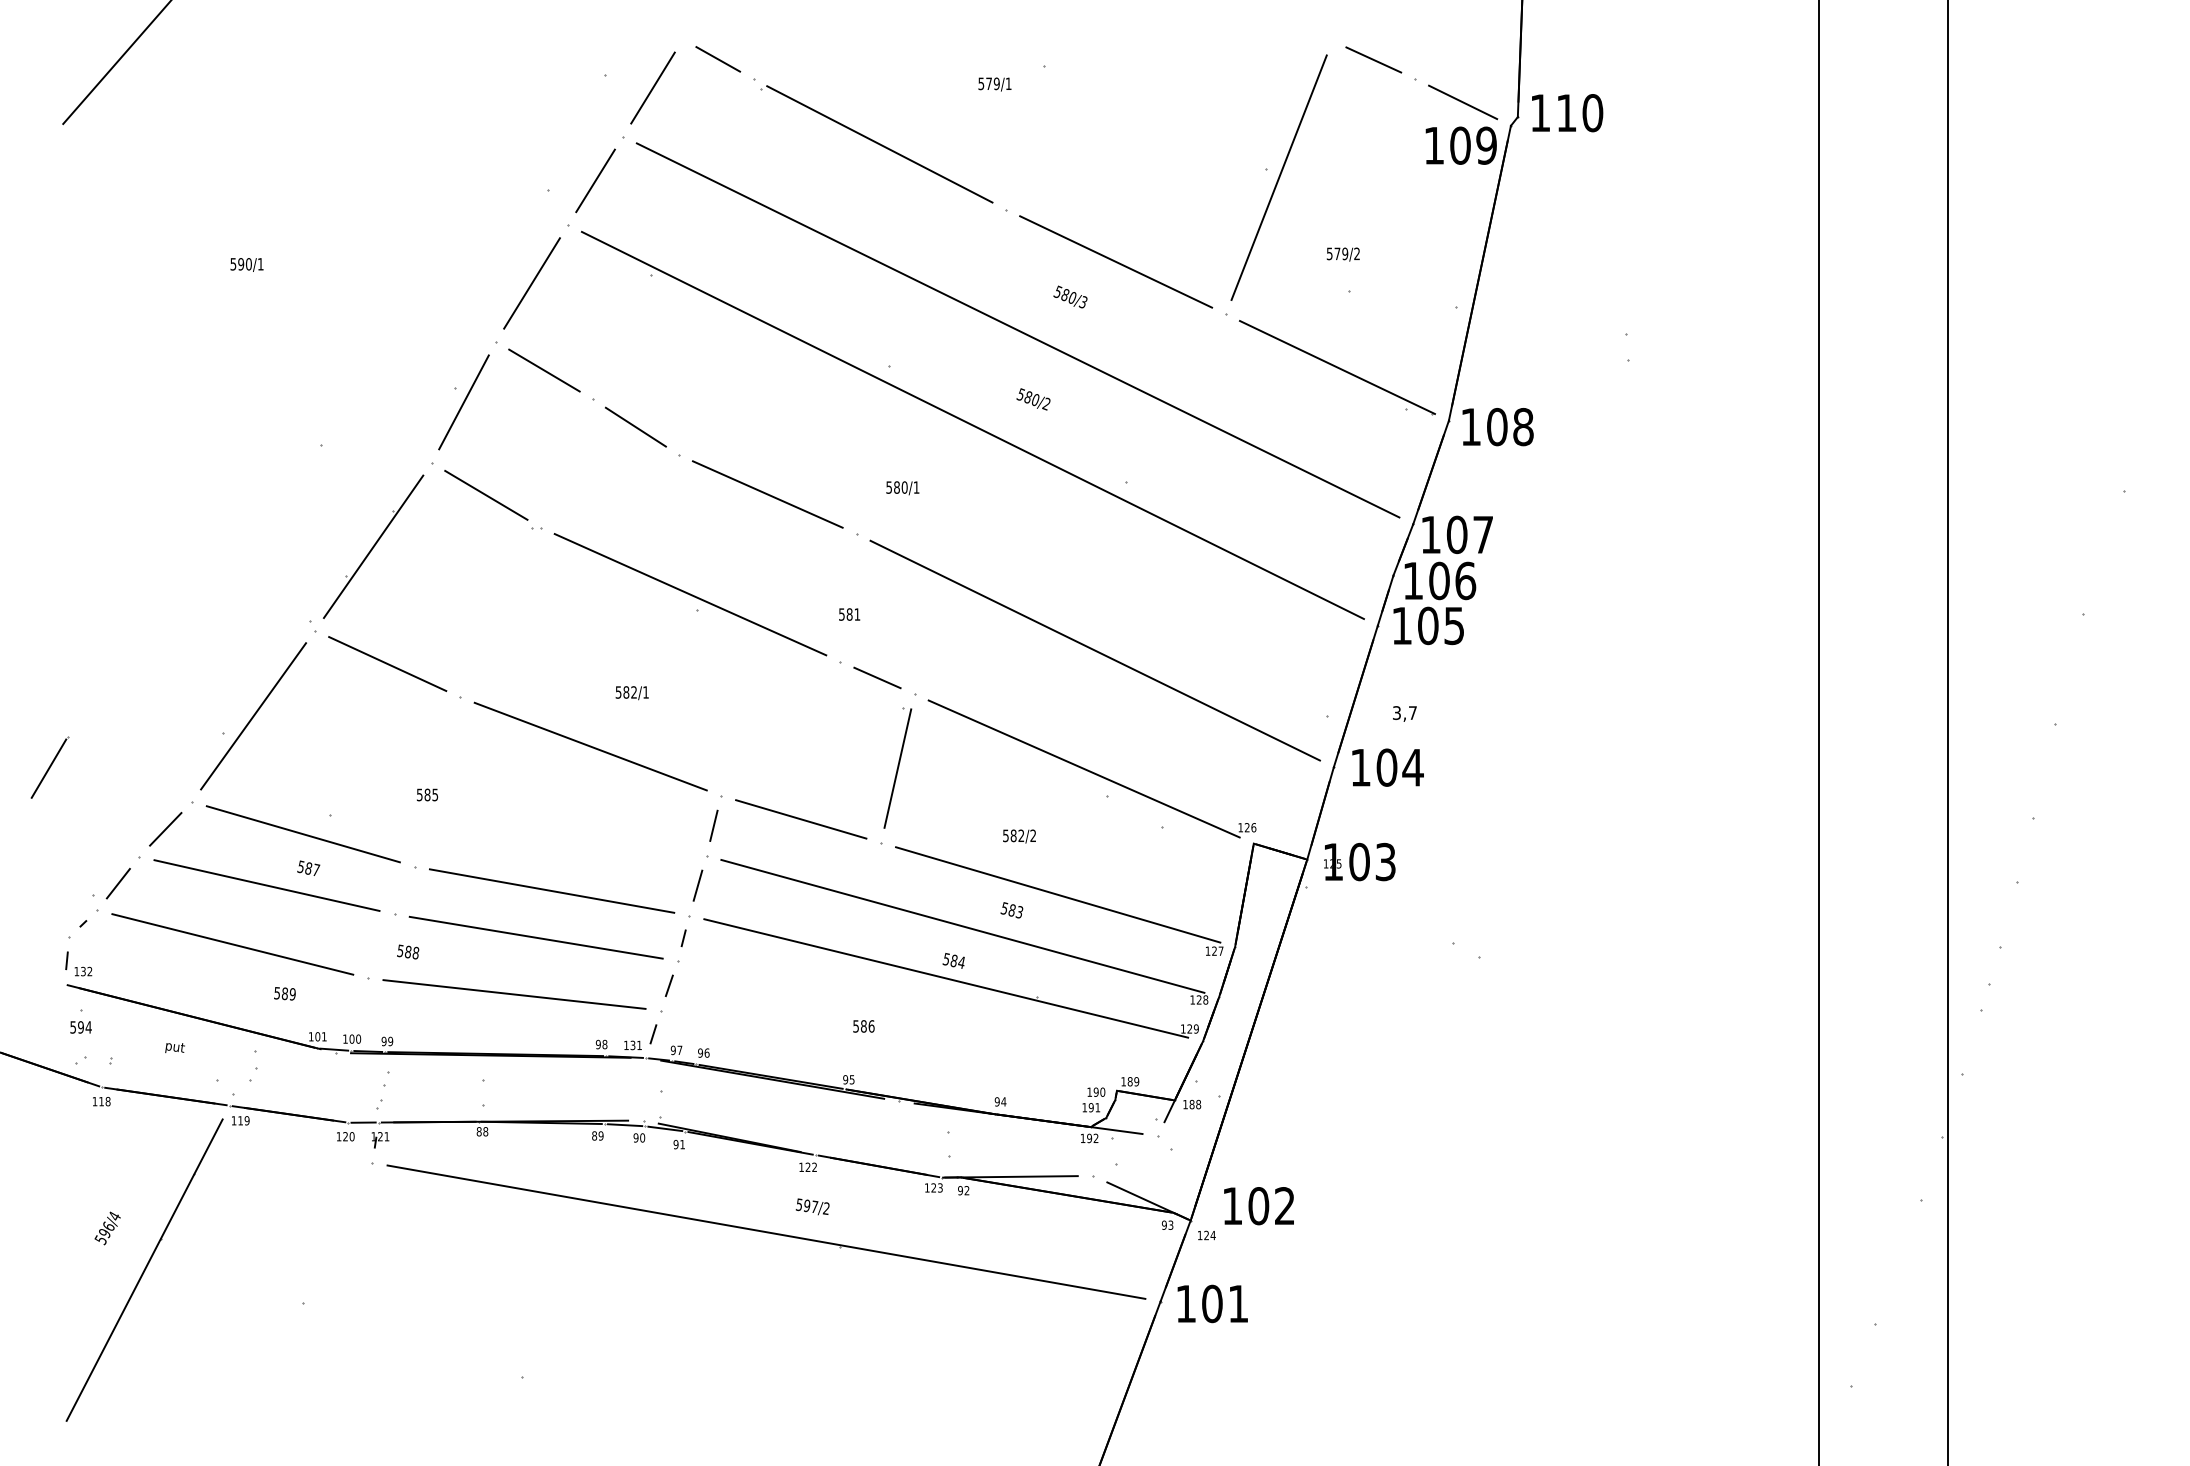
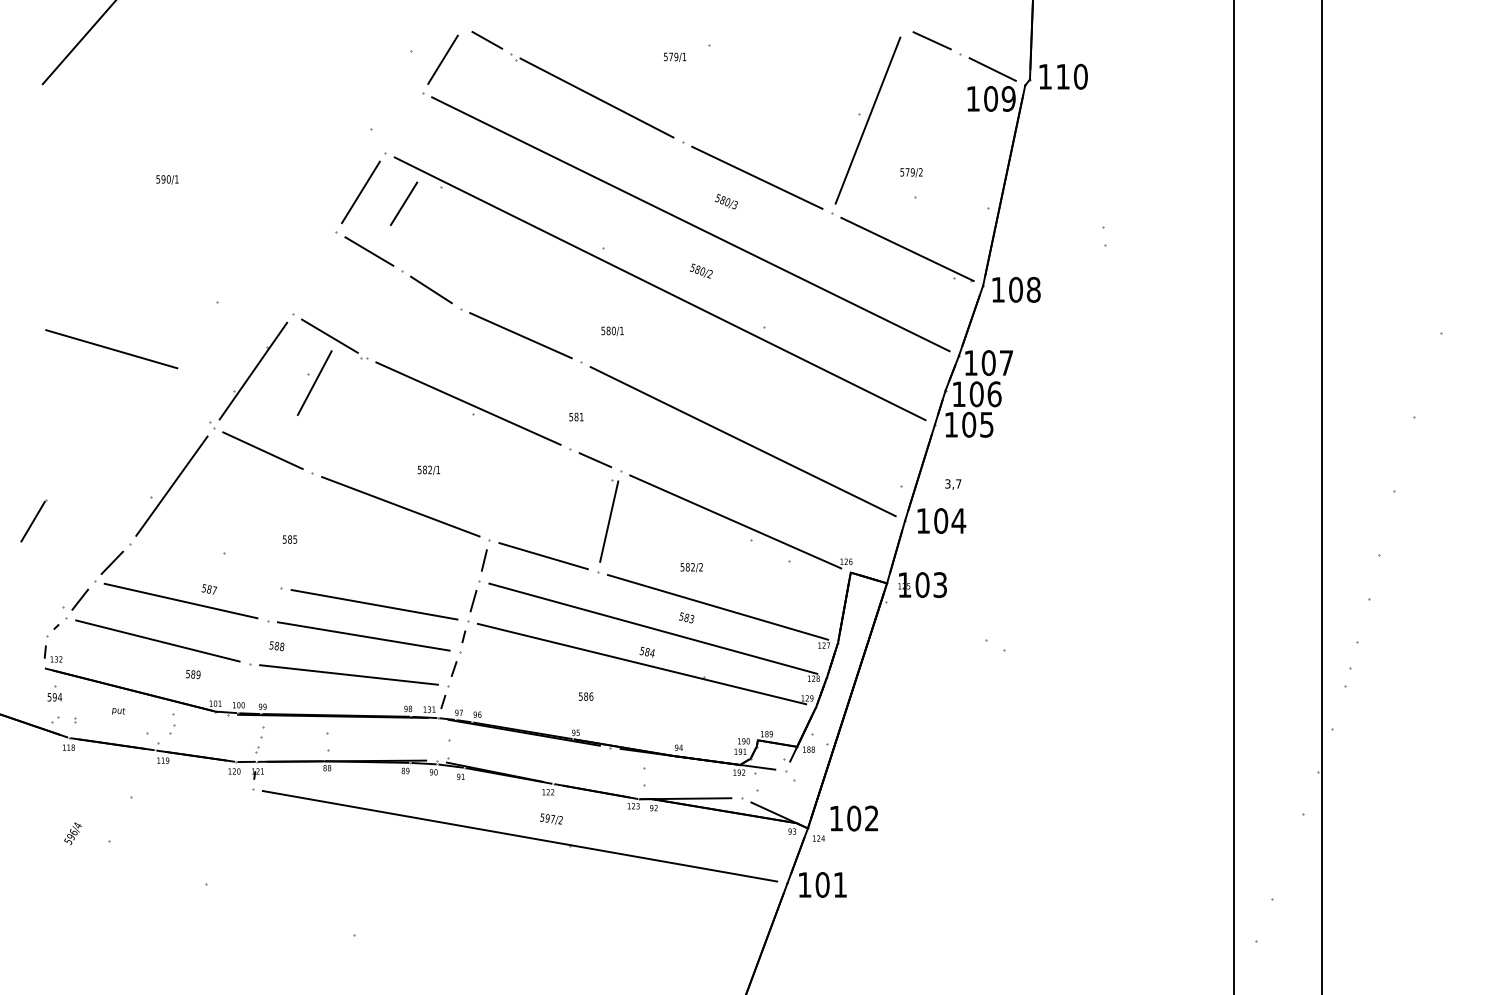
line: (596, 180) -> (404, 203), moved
part: (463, 401) -> (314, 382), moved
line: (302, 834) -> (111, 349), moved
line: (145, 1269) -> (98, 861), removed

